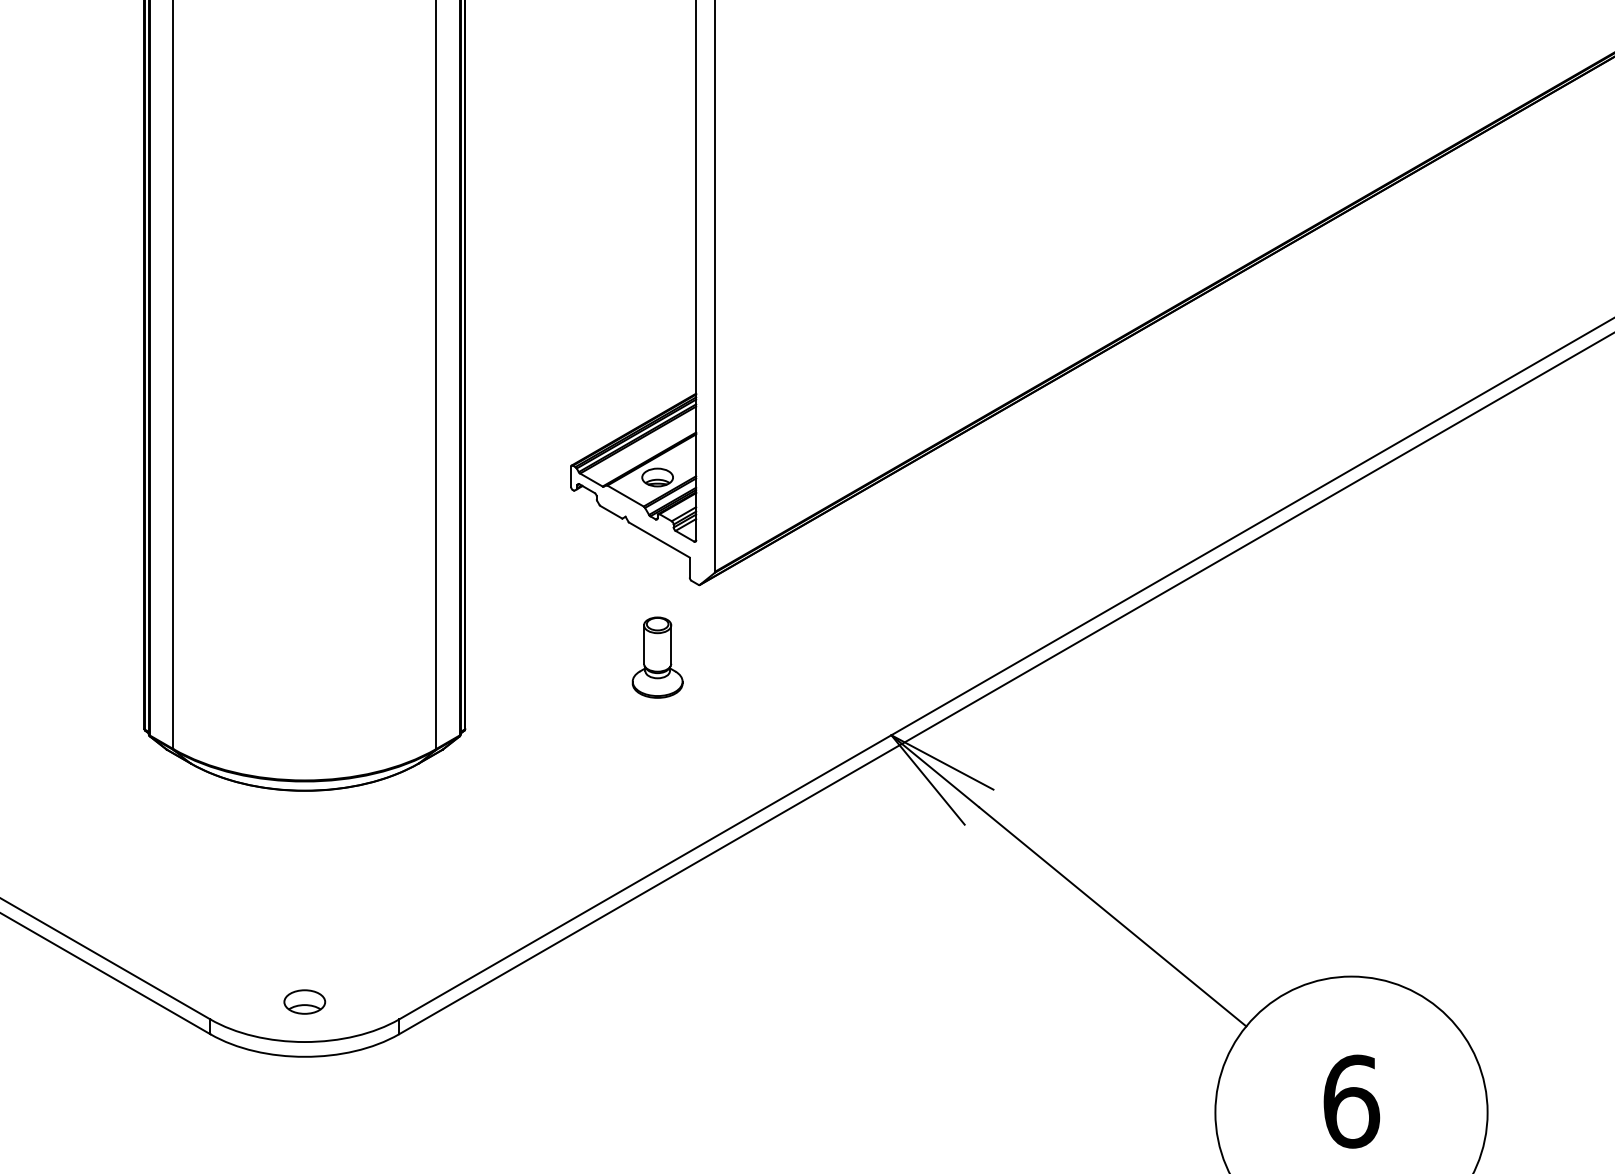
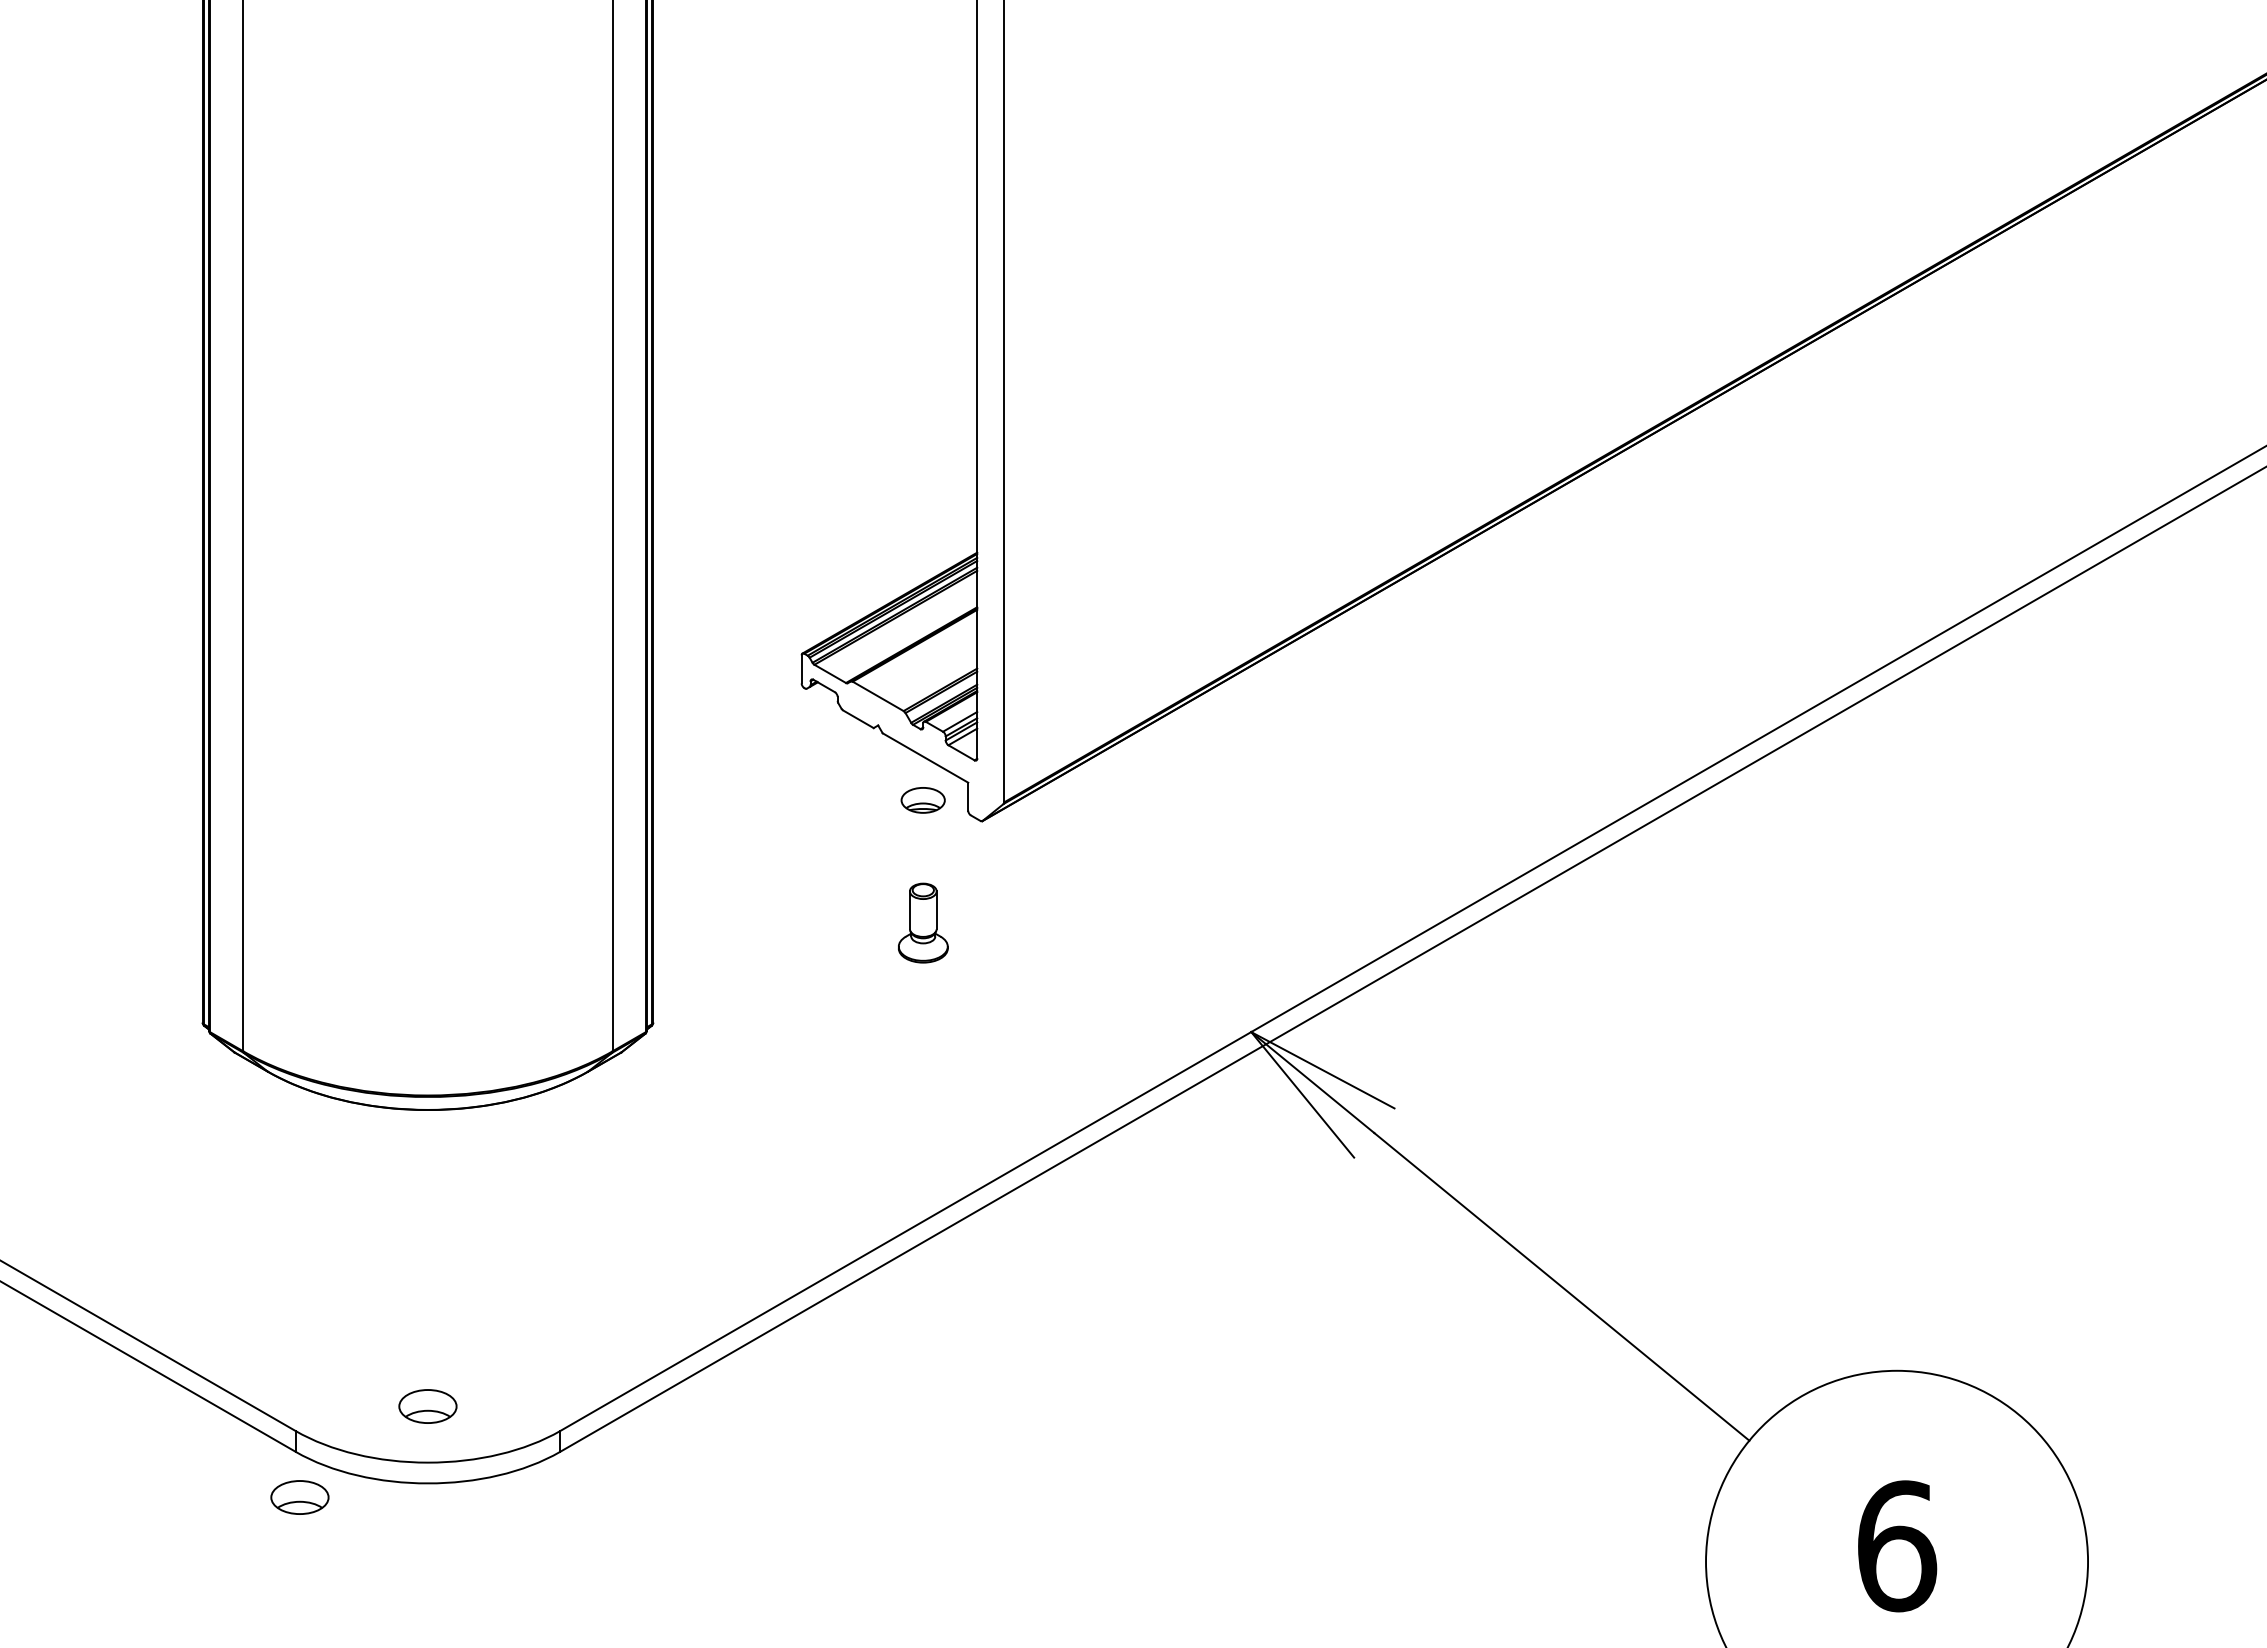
part: (657, 477) -> (922, 800), moved
part: (657, 657) -> (923, 922), size x0.7
part: (213, 1066) -> (299, 1497), added

